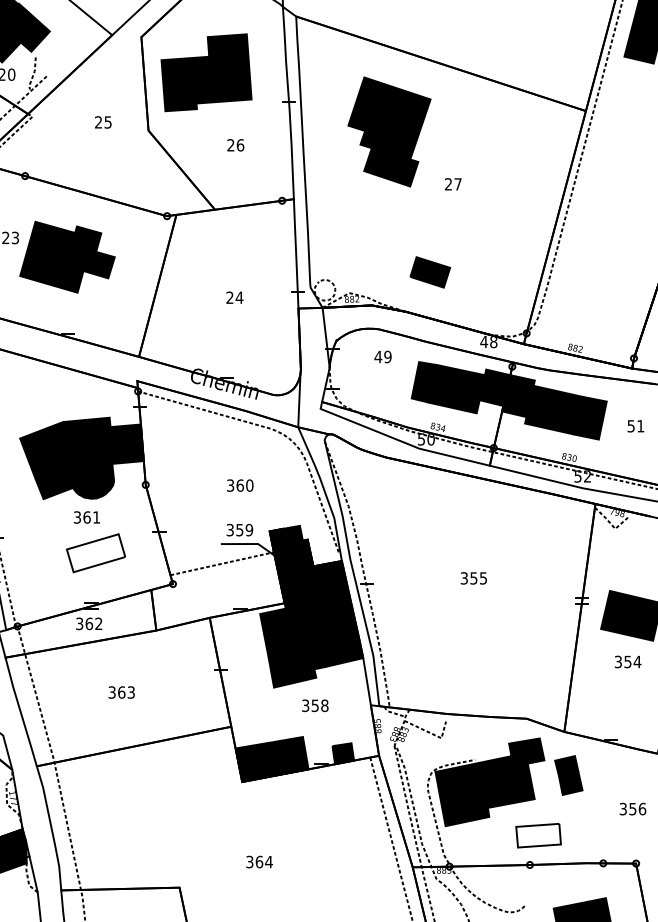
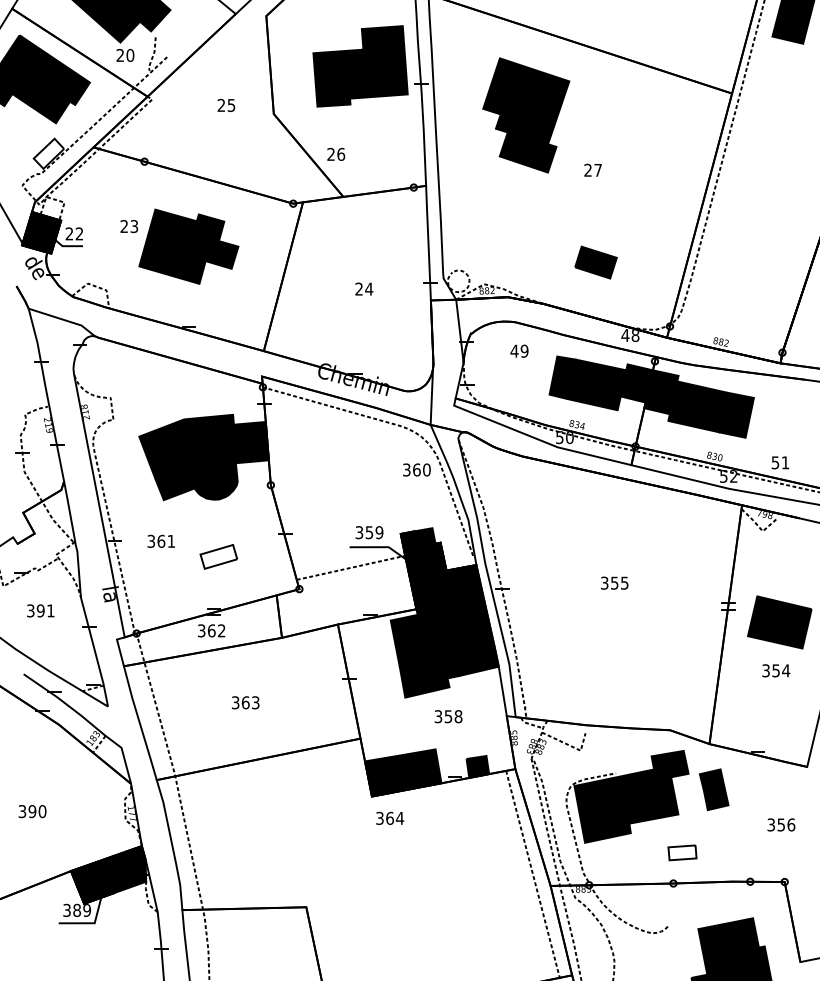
part: (206, 72) -> (360, 66), moved
text: (236, 144) -> (336, 153), moved
part: (429, 272) -> (595, 262), moved
text: (635, 425) -> (780, 462), moved
text: (239, 485) -> (416, 469), moved
text: (86, 516) -> (160, 540), moved
part: (95, 552) -> (218, 556), size x0.6
part: (538, 835) -> (682, 852), size x0.6
text: (259, 861) -> (390, 817), moved

